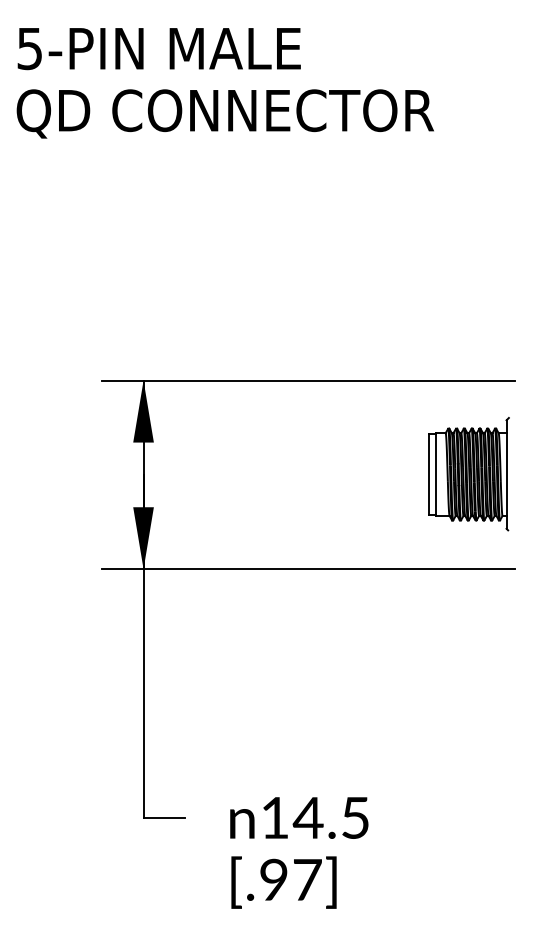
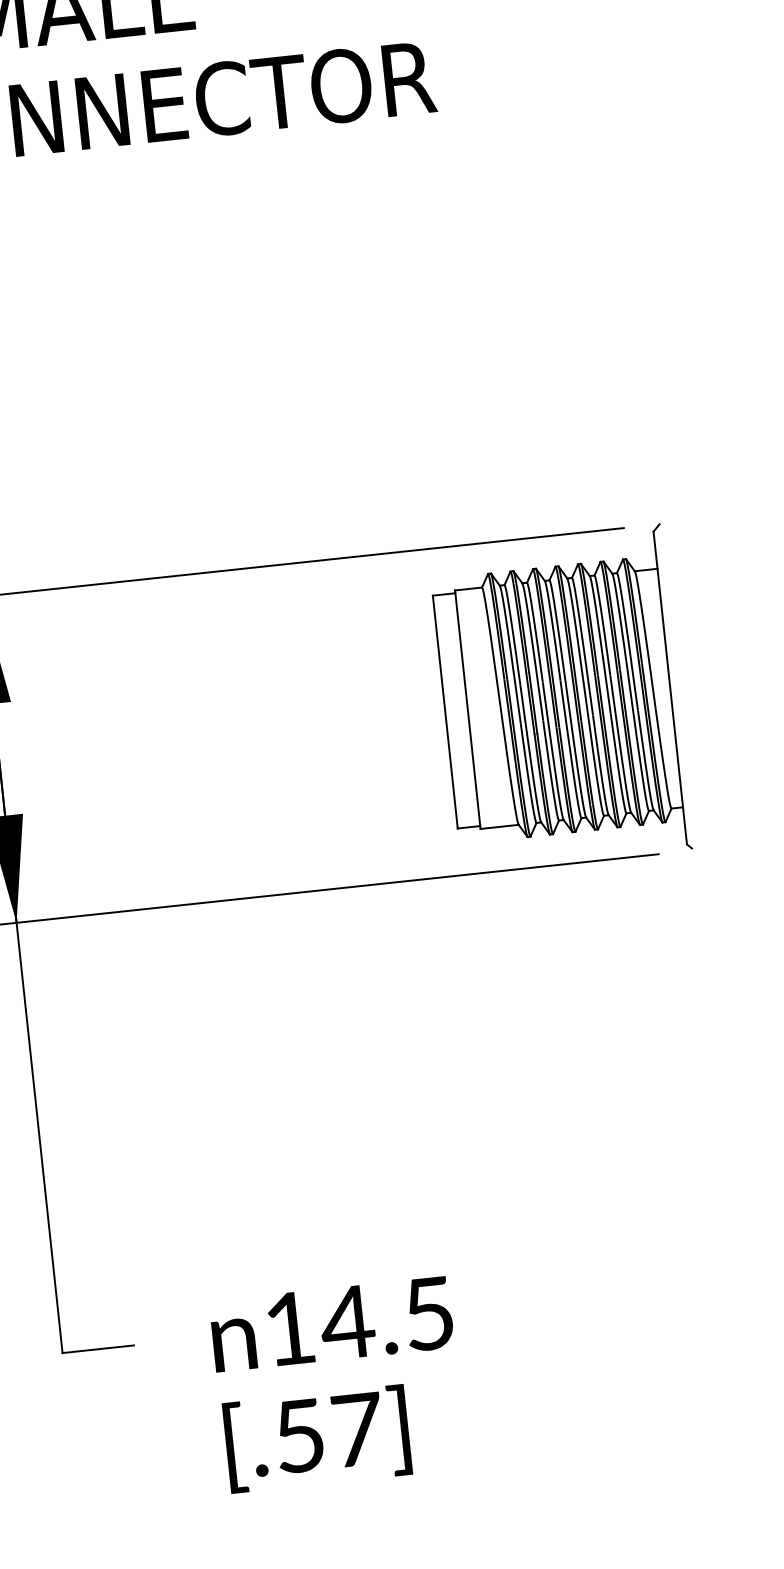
part: (468, 473) -> (560, 697), size x1.67
text: (273, 879) -> (298, 1435), [.97] -> [.57]

